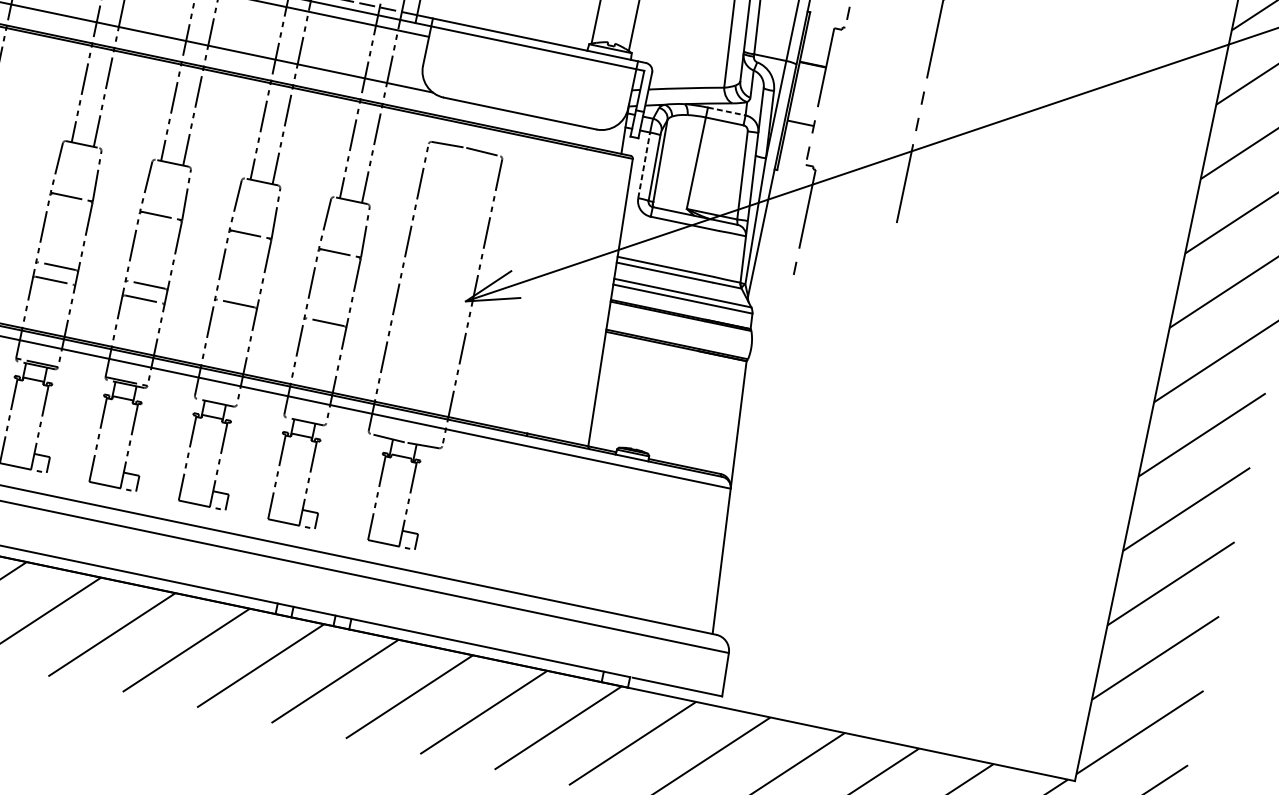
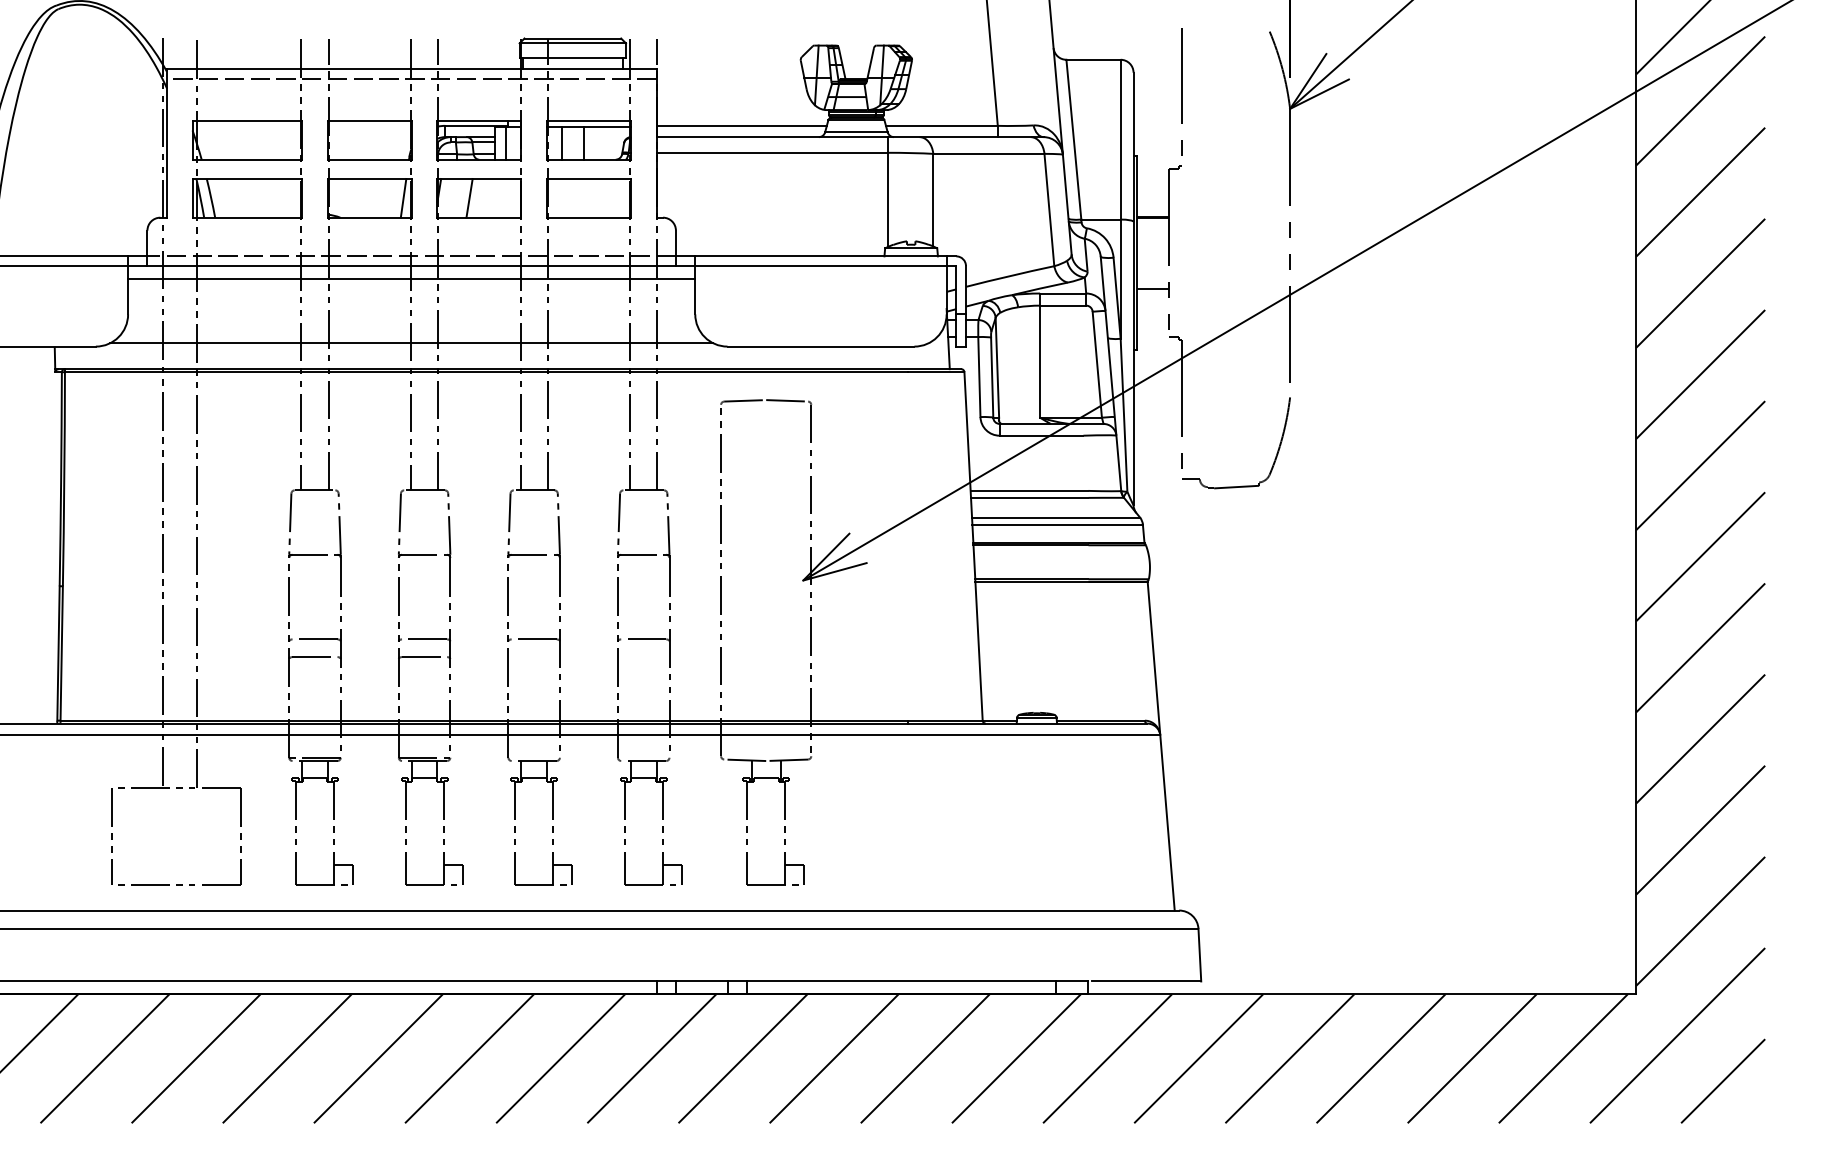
line: (727, 111) -> (1063, 293), dashed -> solid
line: (644, 164) -> (979, 376), dashed -> solid
part: (872, 280) -> (1275, 456), added

